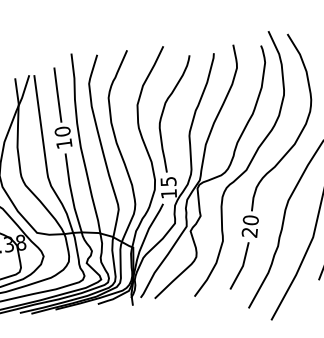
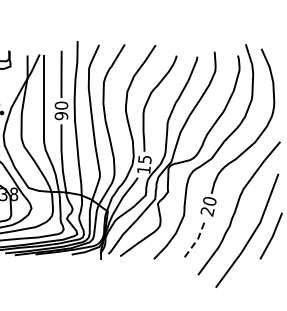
text: (64, 144) -> (61, 116), 10 -> 90
line: (243, 265) -> (198, 238), solid -> dashed

